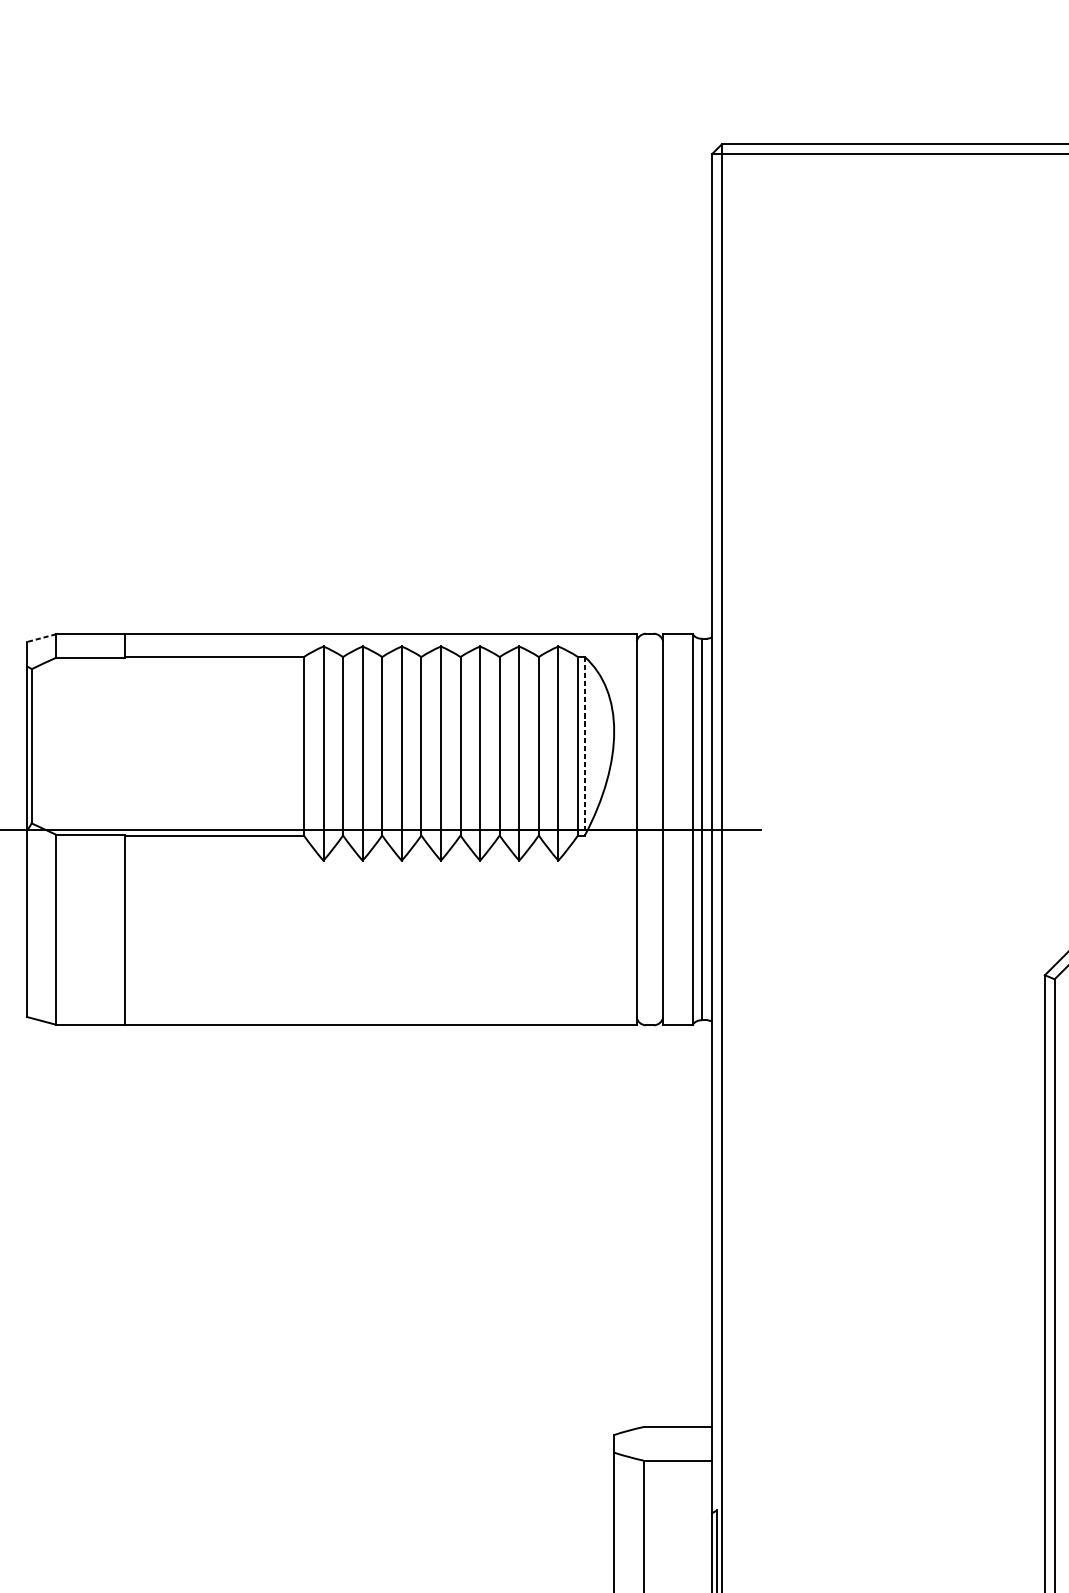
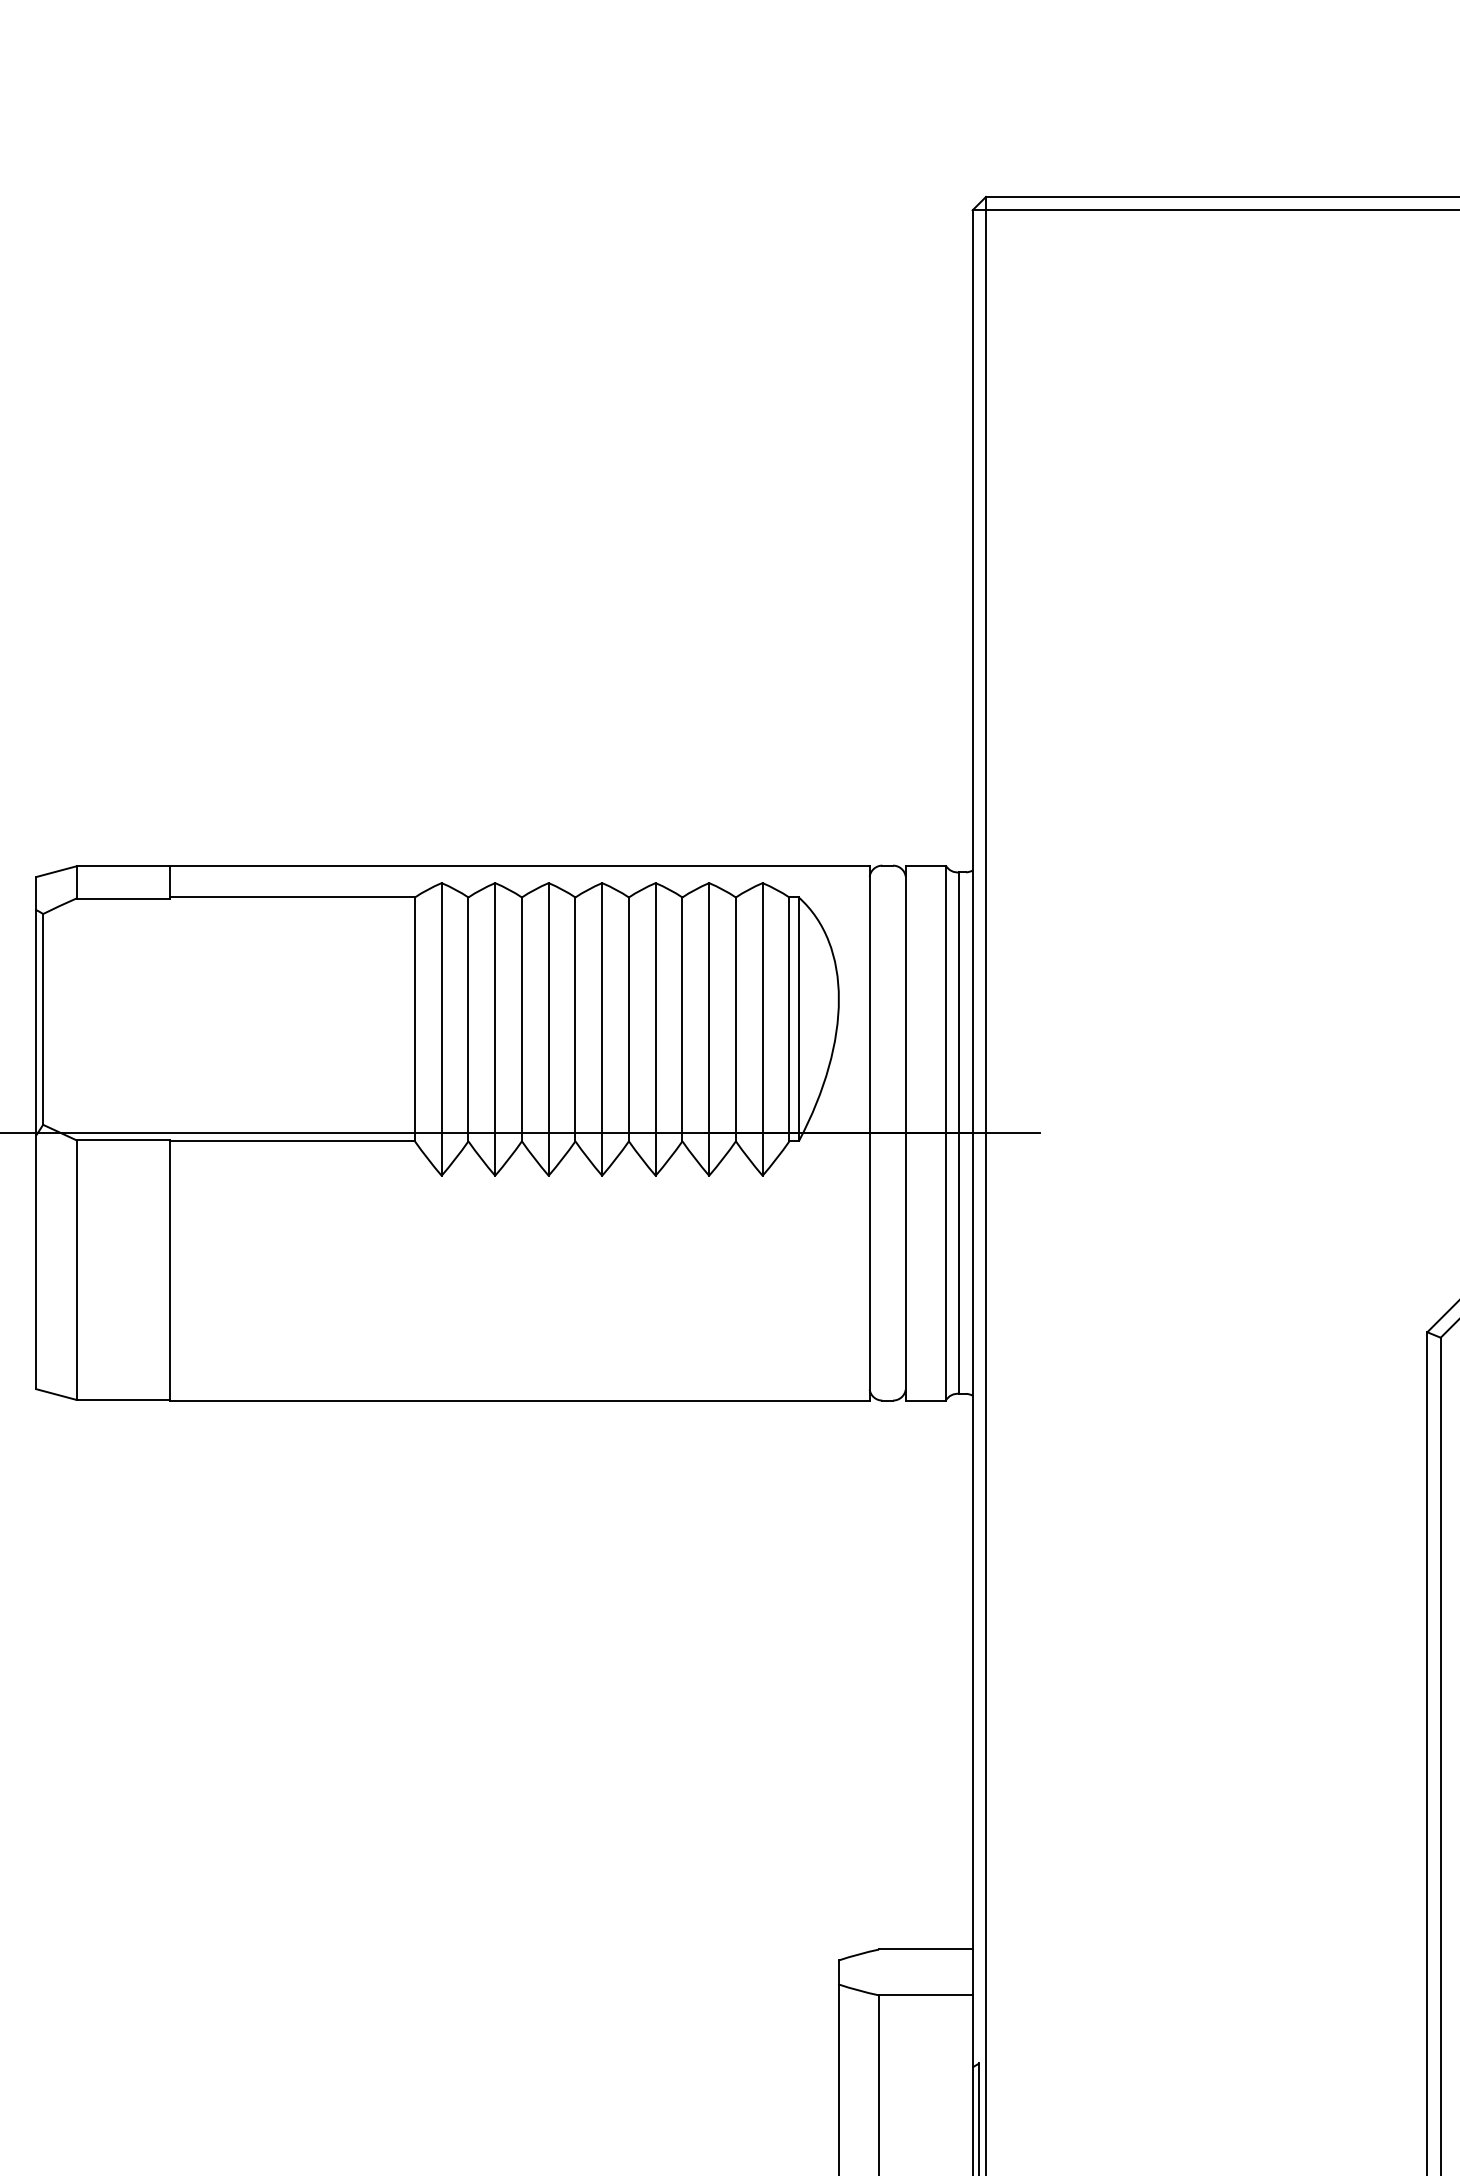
line: (41, 638) -> (56, 871), dashed -> solid
line: (584, 746) -> (798, 1019), dashed -> solid

